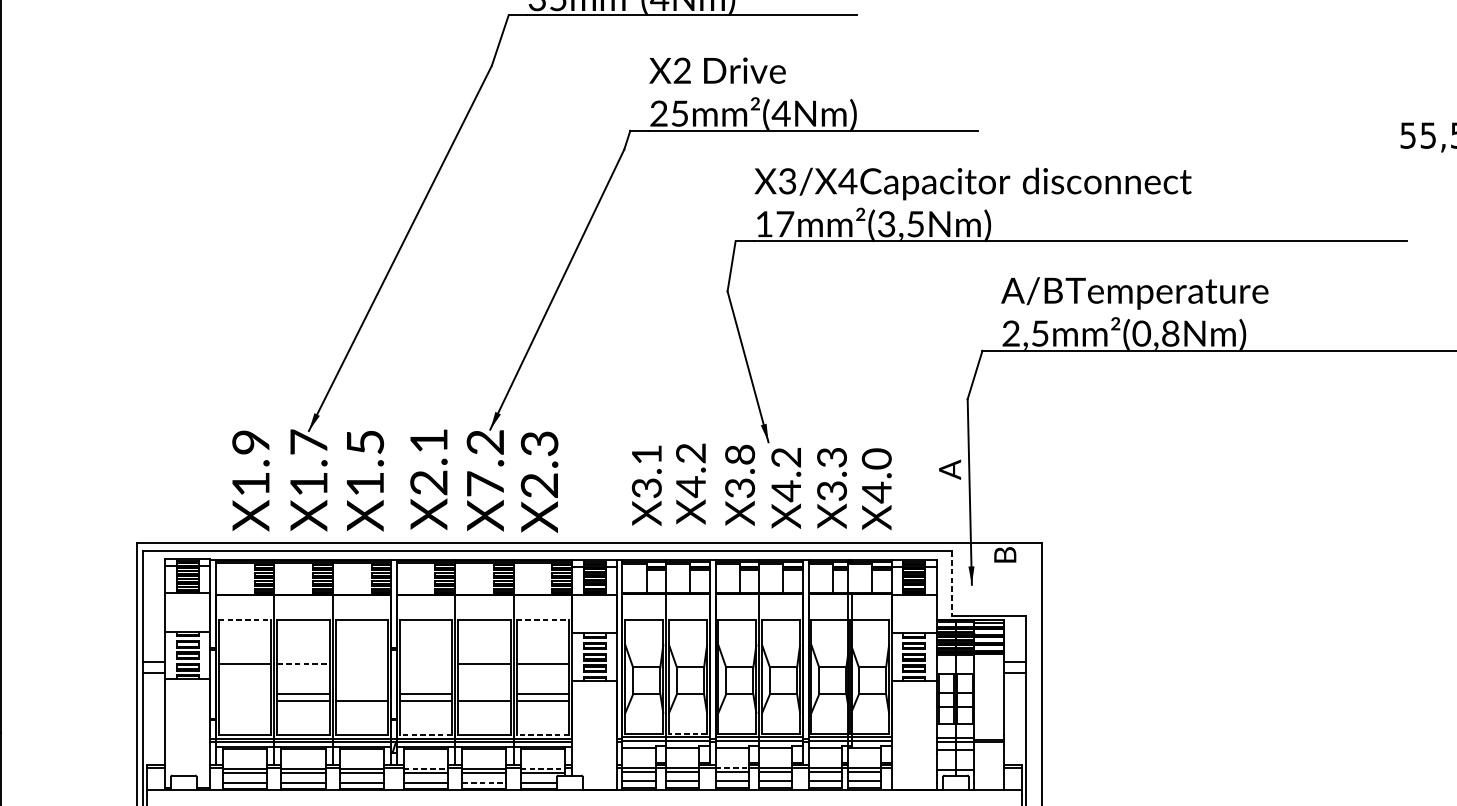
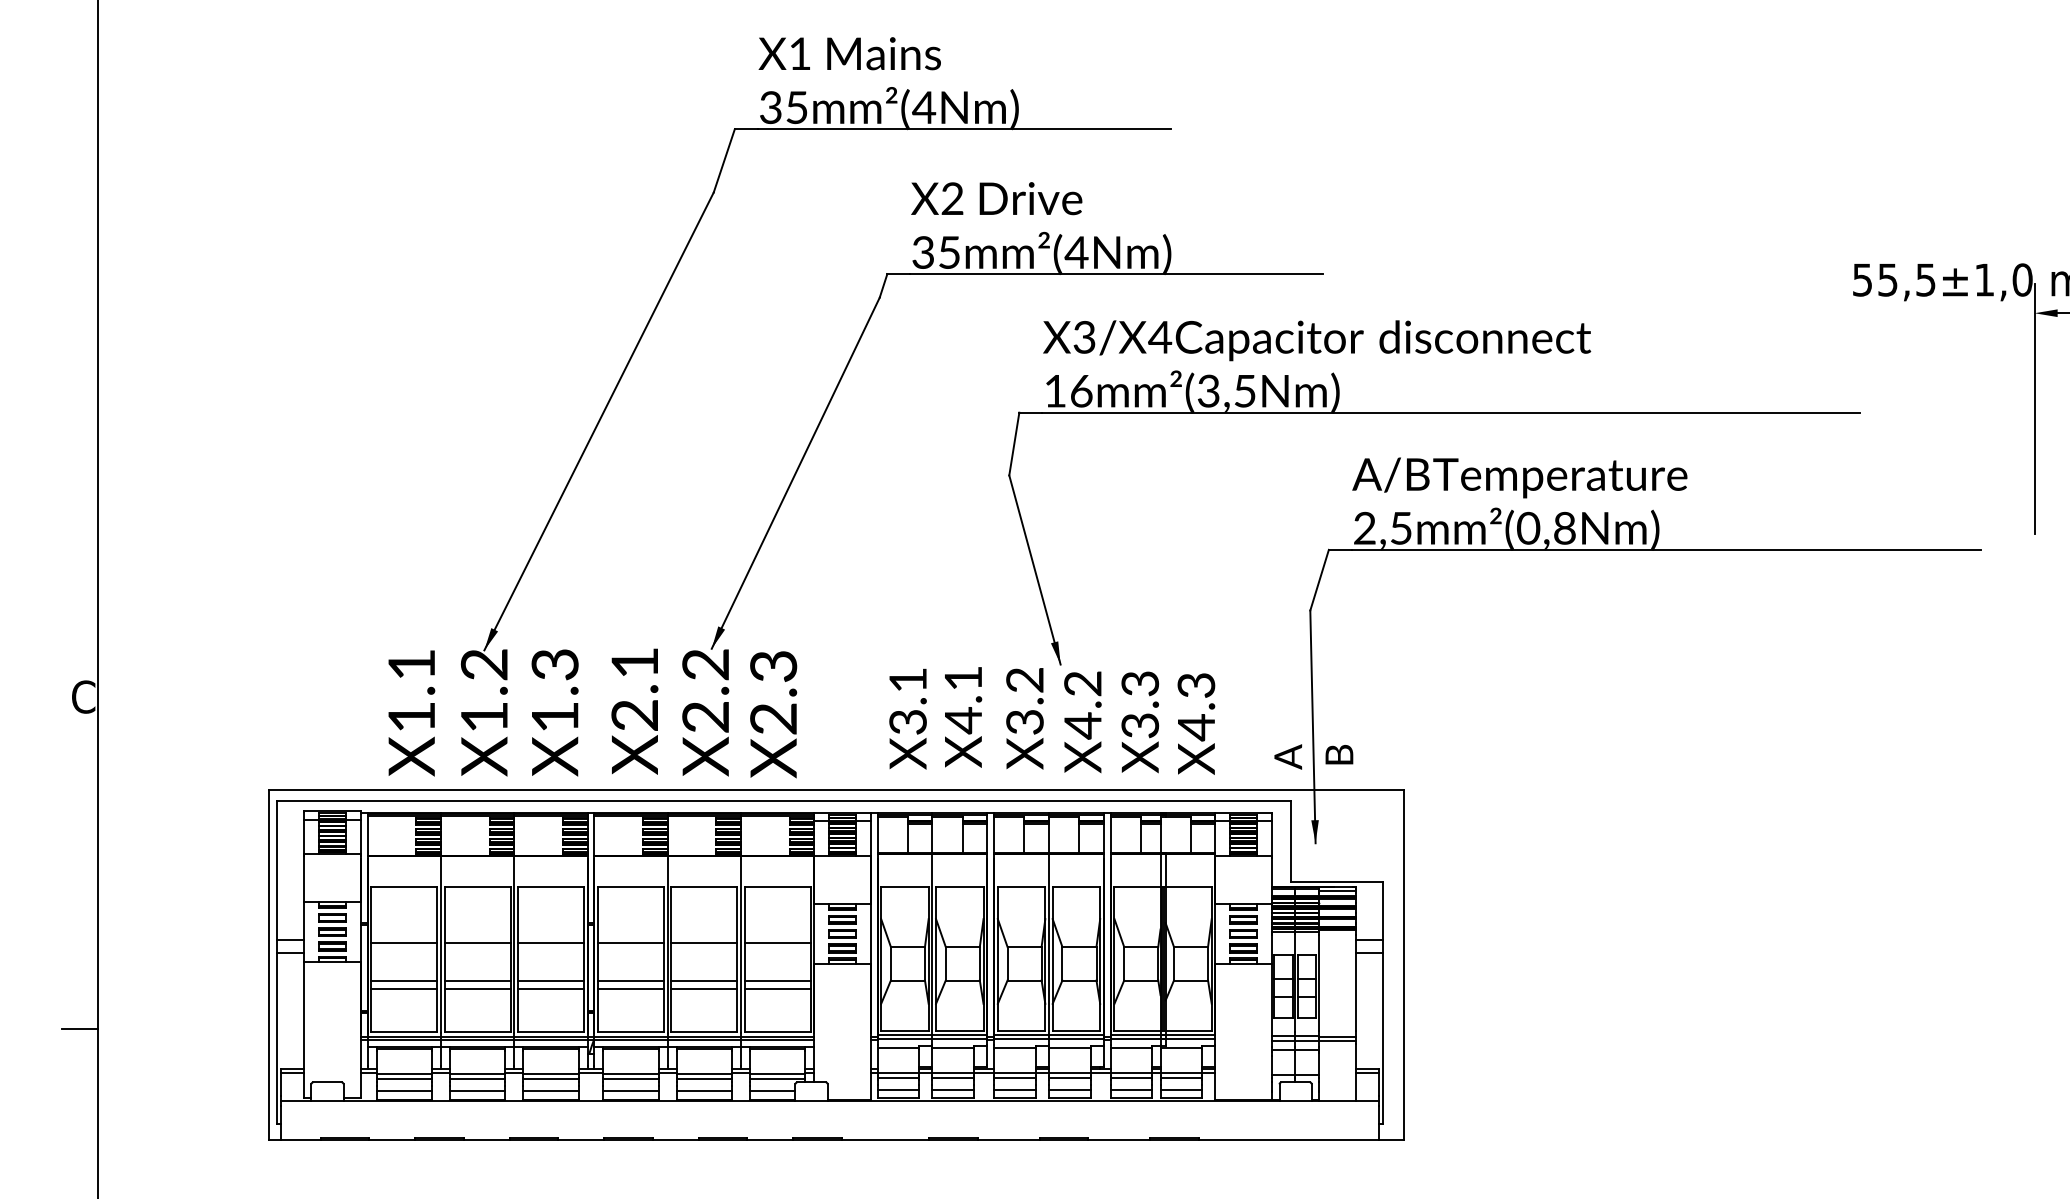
text: (658, 113) -> (922, 252), 25mm²(4Nm) -> 35mm²(4Nm)
text: (785, 224) -> (1081, 391), 17mm²(3,5Nm) -> 16mm²(3,5Nm)
text: (250, 442) -> (411, 664), X1.9 -> X1.1
text: (308, 442) -> (483, 664), X1.7 -> X1.2
text: (364, 442) -> (554, 664), X1.5 -> X1.3
text: (690, 453) -> (962, 678), X4.2 -> X4.1
text: (740, 454) -> (1025, 679), X3.8 -> X3.2
text: (876, 458) -> (1196, 685), X4.0 -> X4.3
text: (950, 469) -> (1288, 756), moved
text: (485, 483) -> (705, 716), X7.2 -> X2.2
text: (1005, 554) -> (1339, 754), moved
line: (952, 584) -> (1291, 842), dashed -> solid
line: (245, 620) -> (404, 887), dashed -> solid
line: (542, 620) -> (777, 887), dashed -> solid
line: (303, 664) -> (477, 943), dashed -> solid
line: (361, 664) -> (550, 943), added
line: (426, 664) -> (631, 943), added
line: (245, 694) -> (404, 980), added
line: (361, 694) -> (550, 980), added
line: (484, 694) -> (704, 980), added
line: (245, 700) -> (404, 988), added
line: (426, 734) -> (631, 1031), dashed -> solid
line: (542, 734) -> (777, 1031), dashed -> solid
line: (687, 734) -> (959, 1030), dashed -> solid
line: (731, 767) -> (1014, 1072), dashed -> solid
line: (426, 769) -> (631, 1074), dashed -> solid
line: (542, 769) -> (777, 1074), dashed -> solid
line: (484, 782) -> (704, 1091), dashed -> solid

